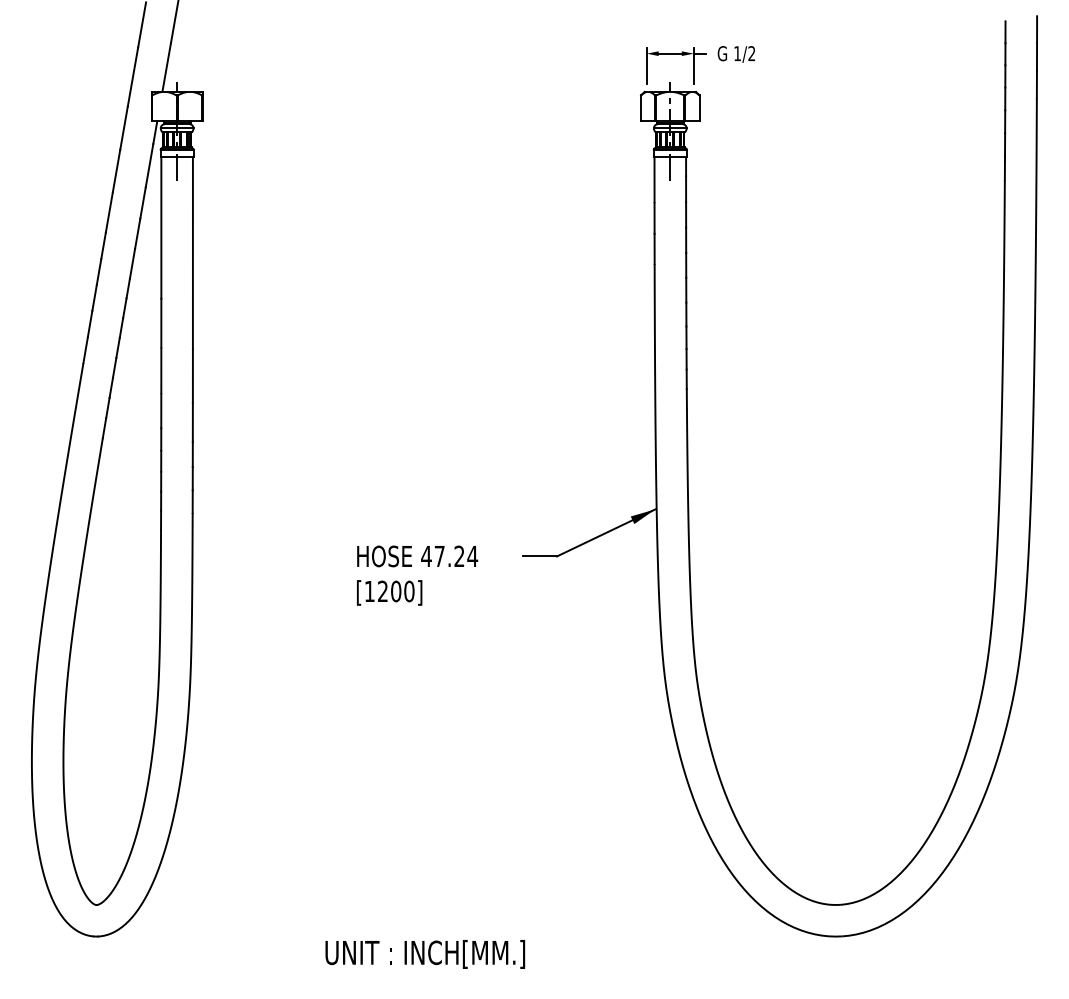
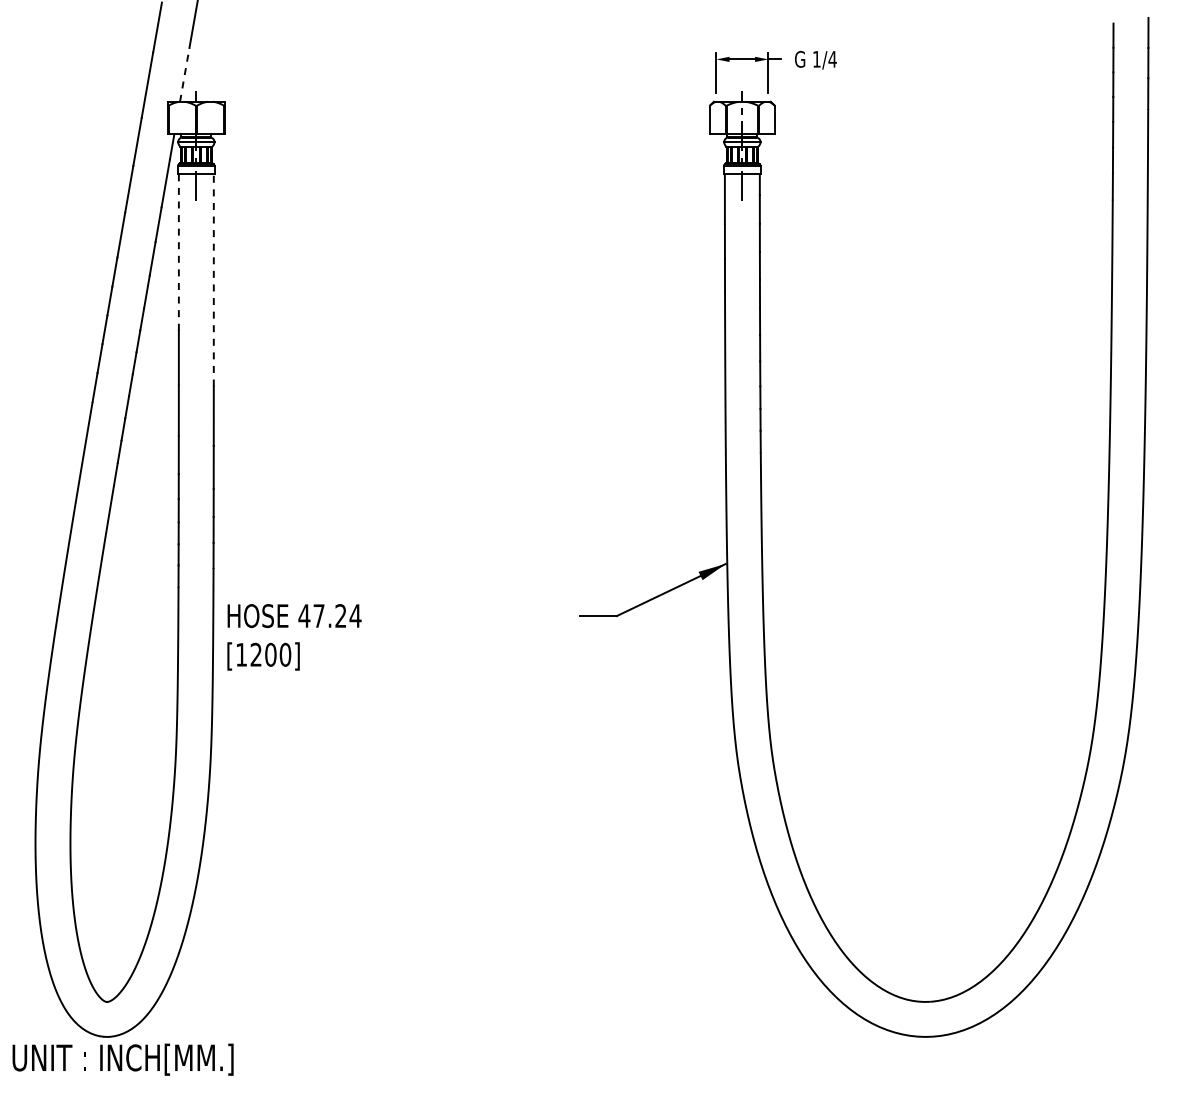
text: (751, 53) -> (832, 59), 1/2 -> 1/4
line: (166, 67) -> (184, 74), solid -> dashed
line: (161, 228) -> (178, 253), solid -> dashed
line: (192, 252) -> (213, 279), solid -> dashed
text: (417, 575) -> (294, 637), moved
text: (424, 954) -> (122, 1059), moved

